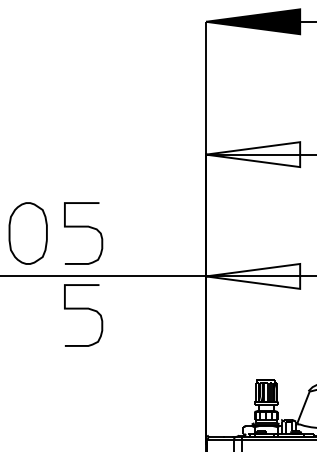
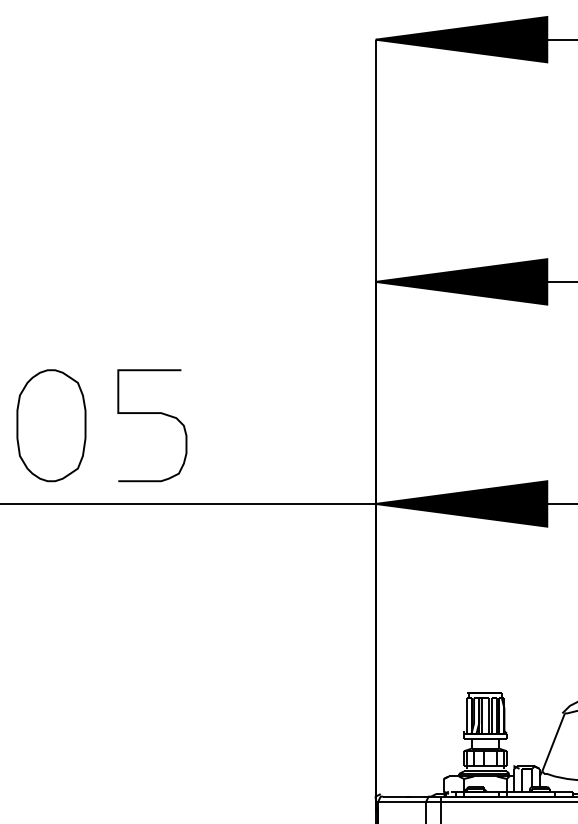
fill: (253, 154) -> (462, 281), added
fill: (253, 275) -> (462, 502), added
curve: (83, 309) -> (152, 564), removed

